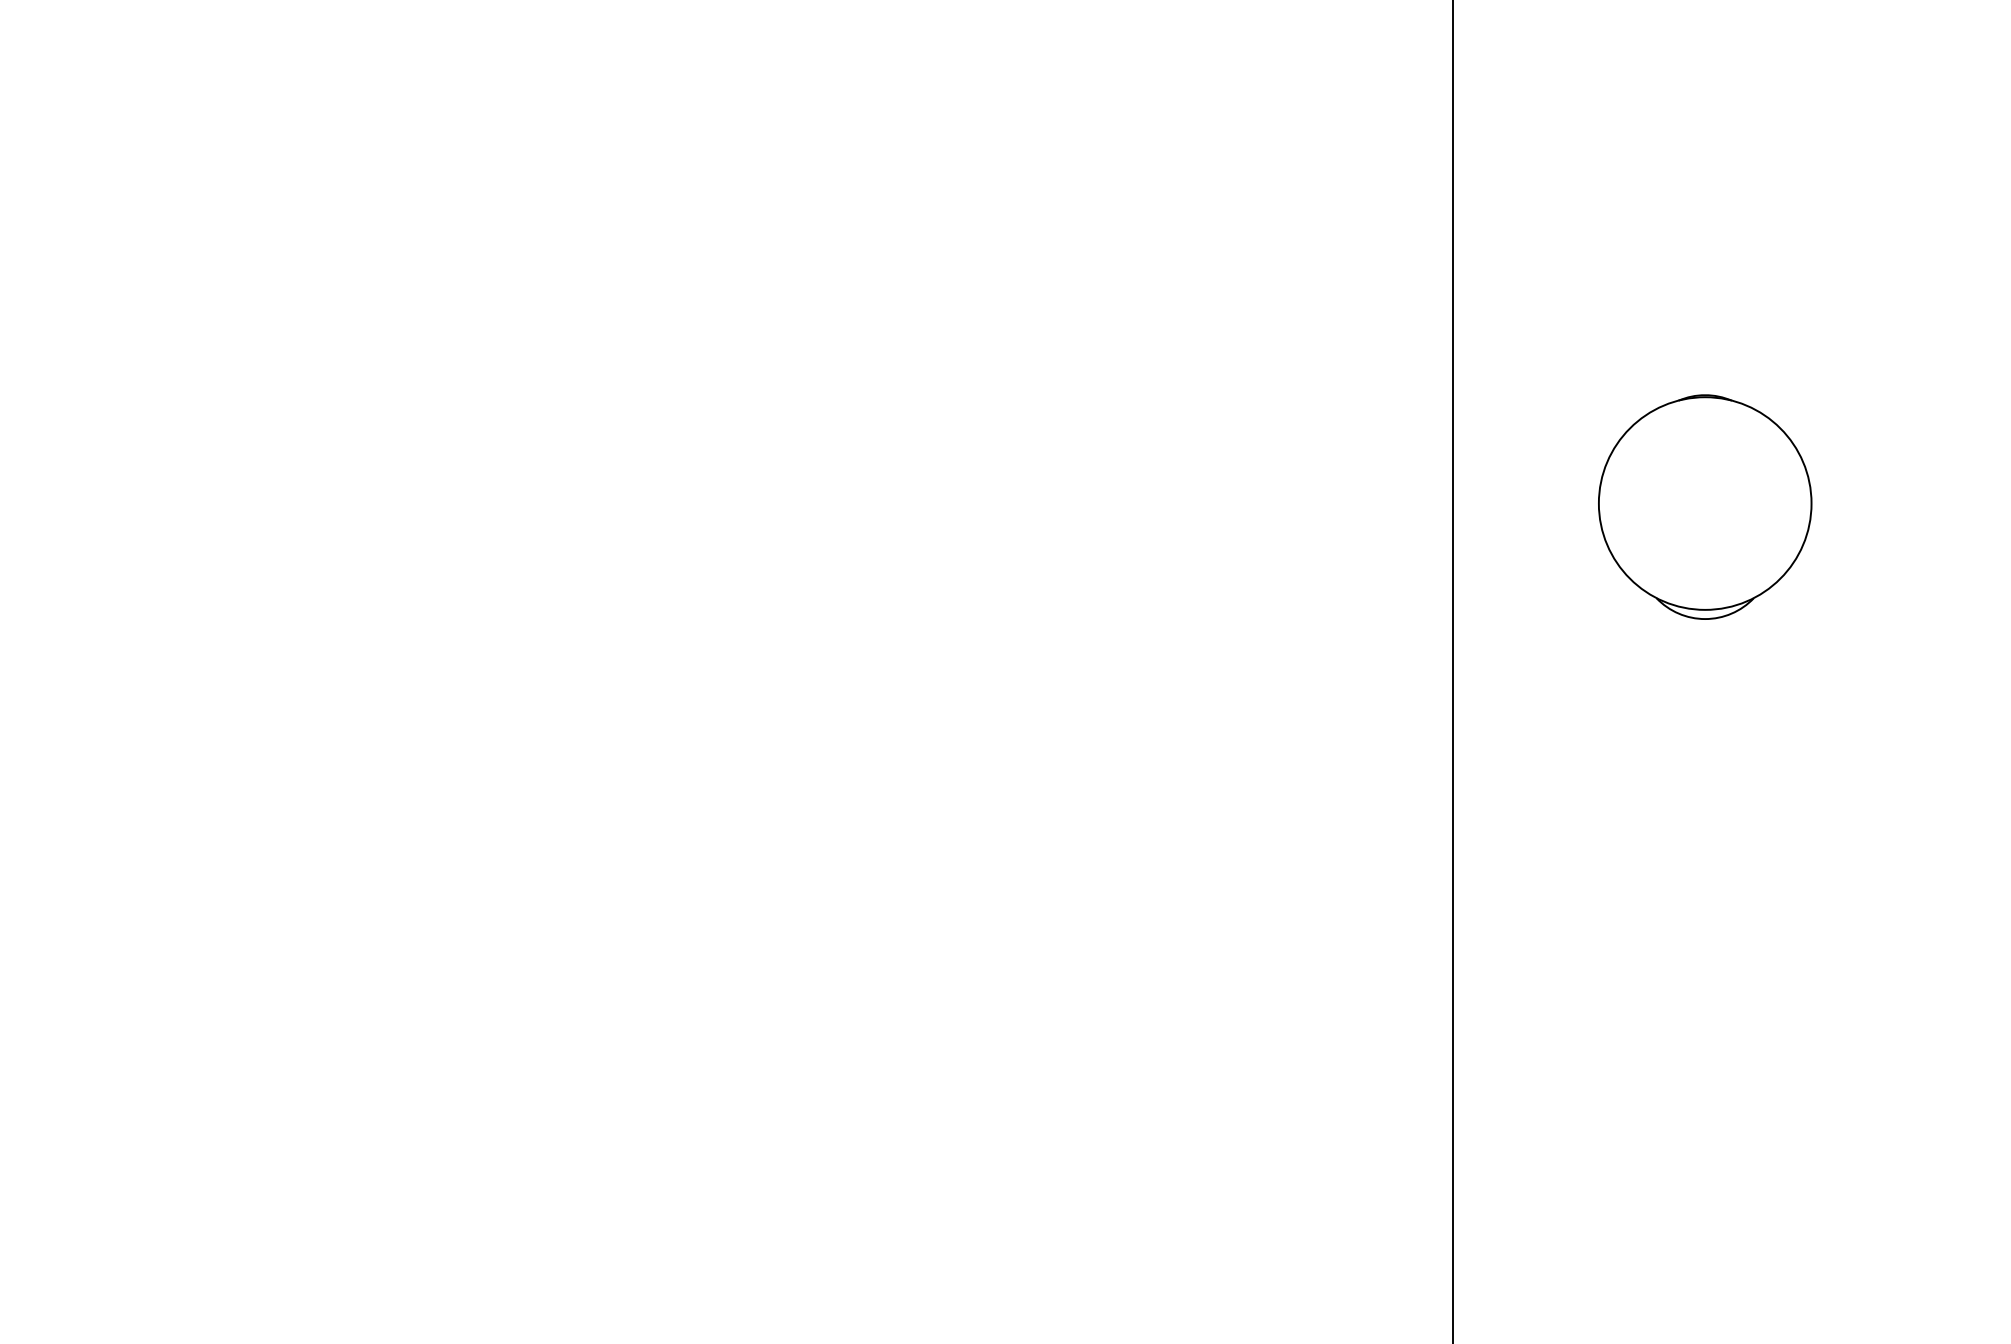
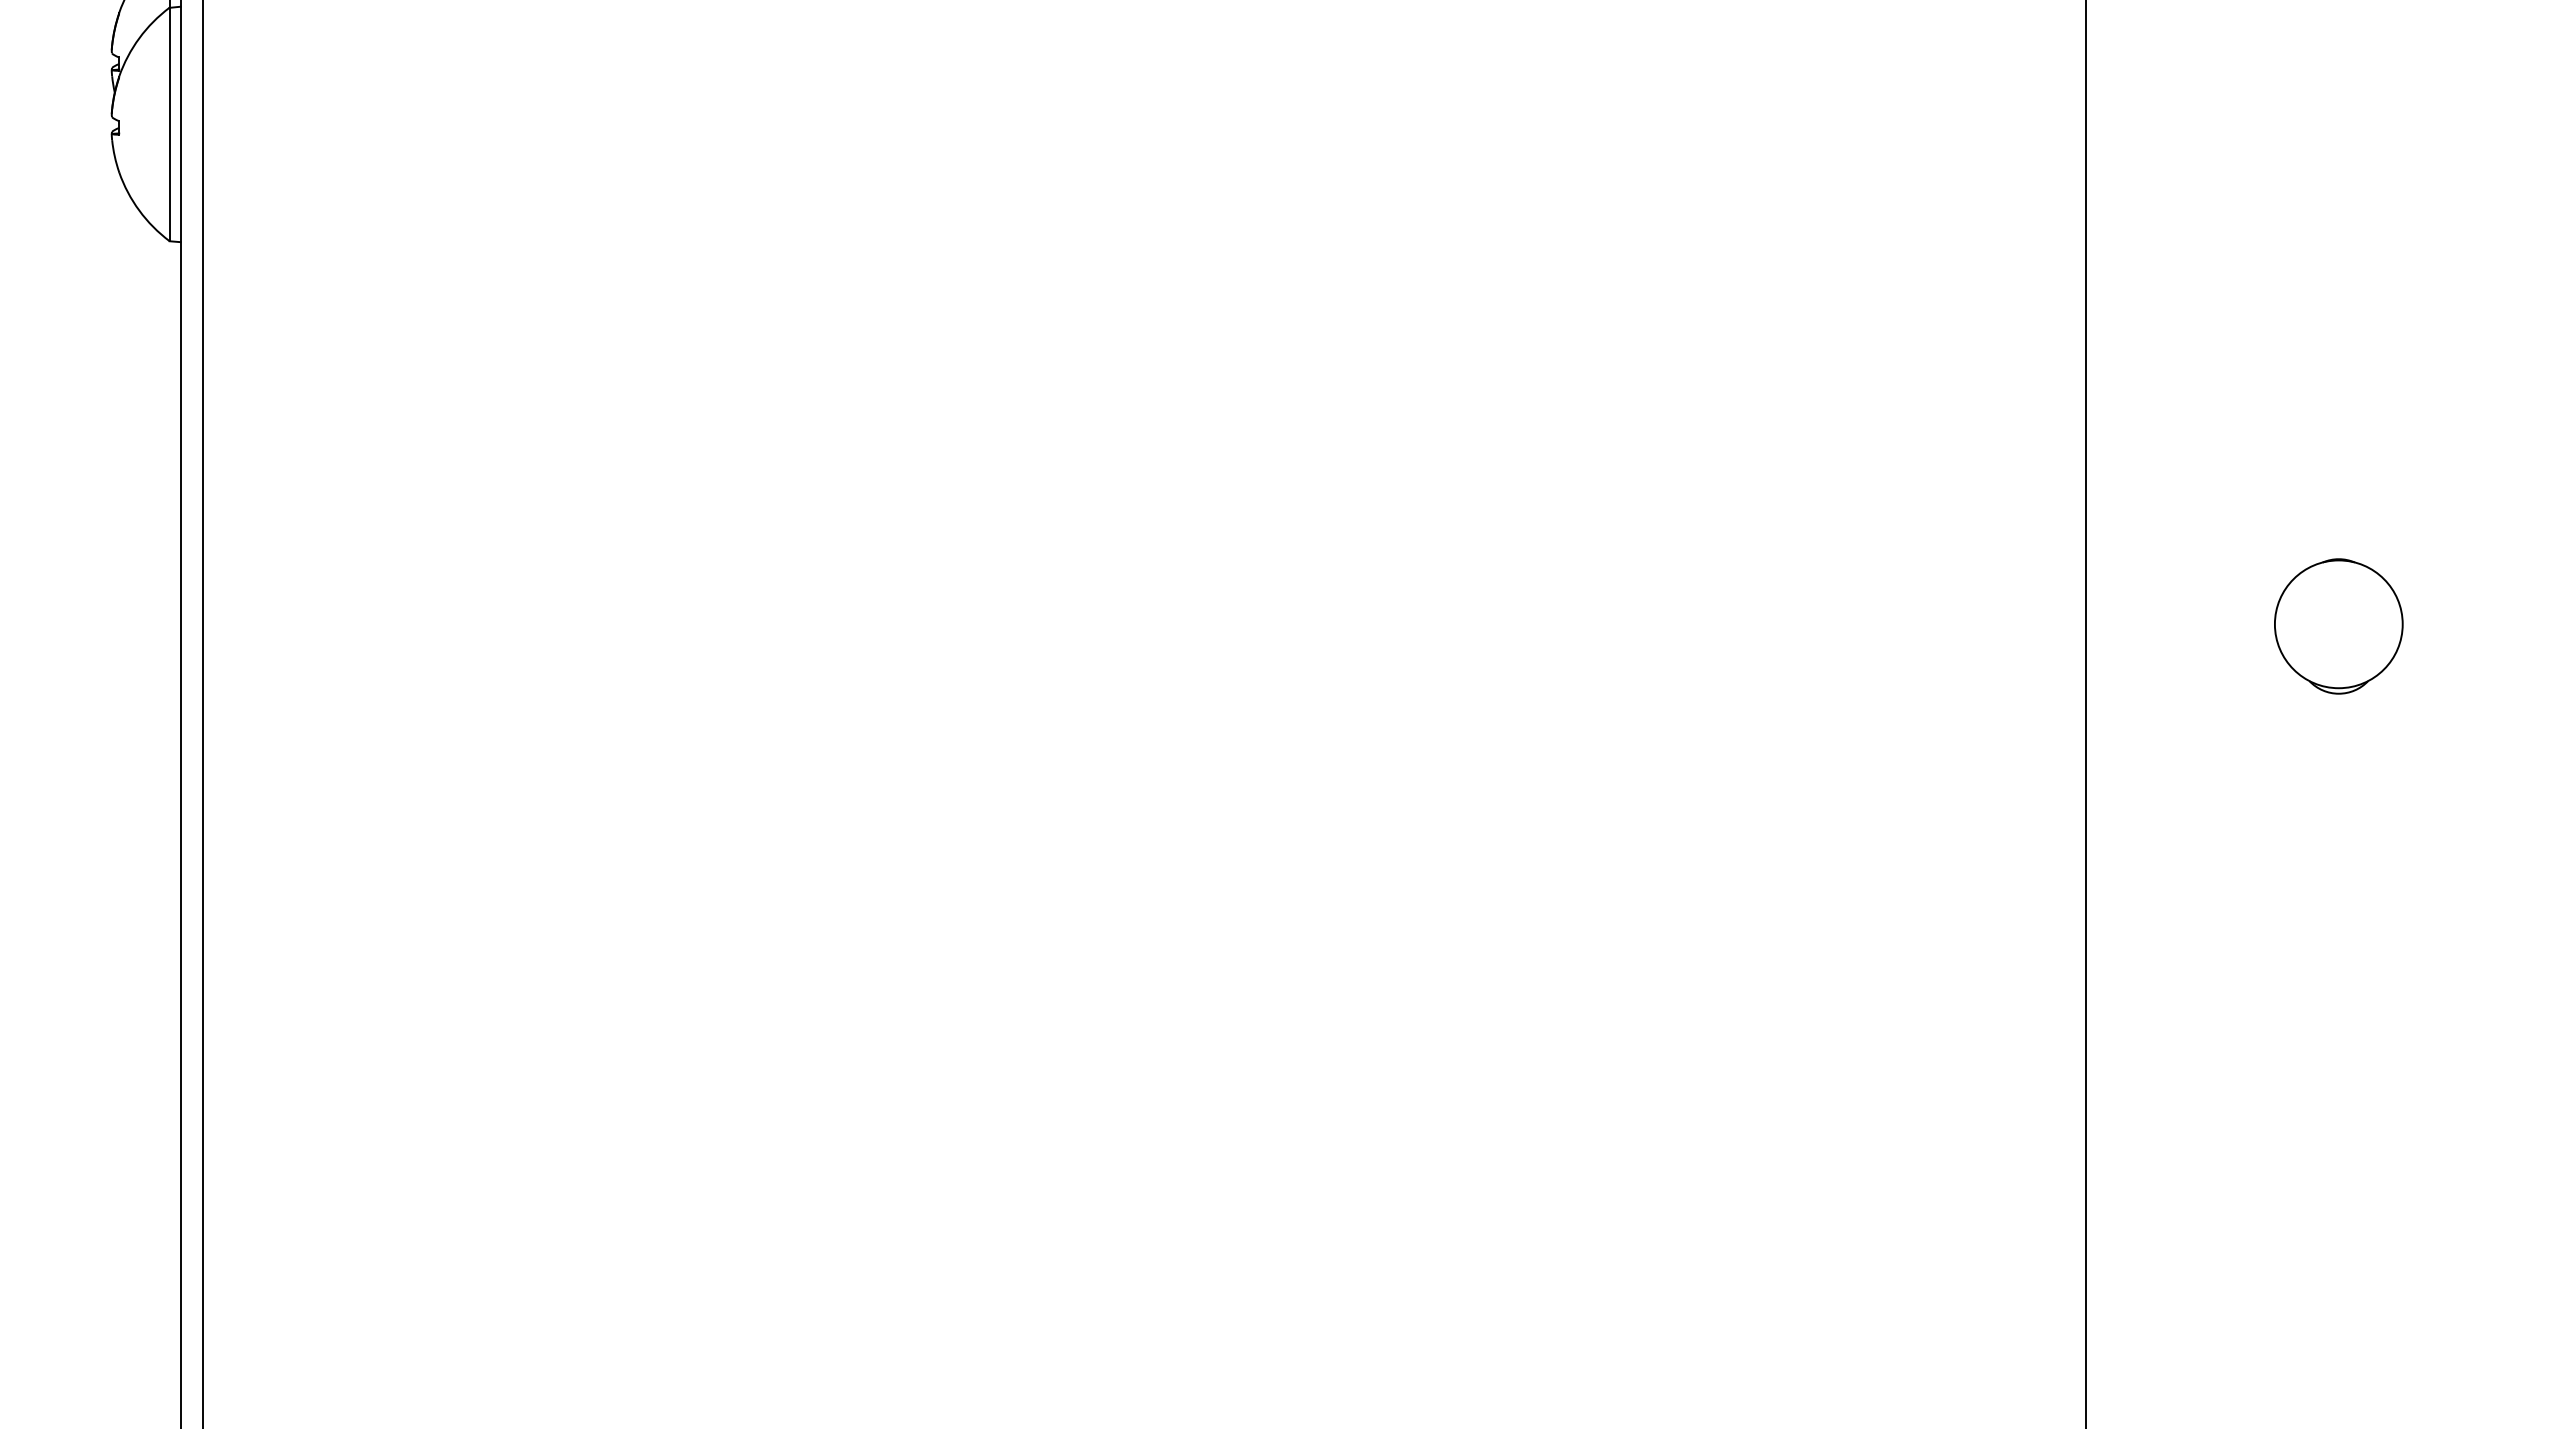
part: (1704, 507) -> (2338, 626), size x0.6

